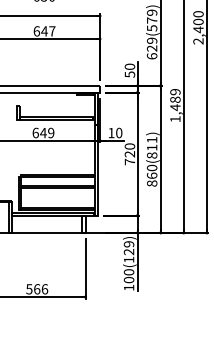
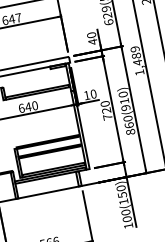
text: (129, 74) -> (92, 41), 50 -> 40
text: (51, 133) -> (35, 106), 649 -> 640
text: (152, 147) -> (124, 100), 860(811) -> 860(910)
text: (128, 248) -> (121, 192), 100(129) -> 100(150)

